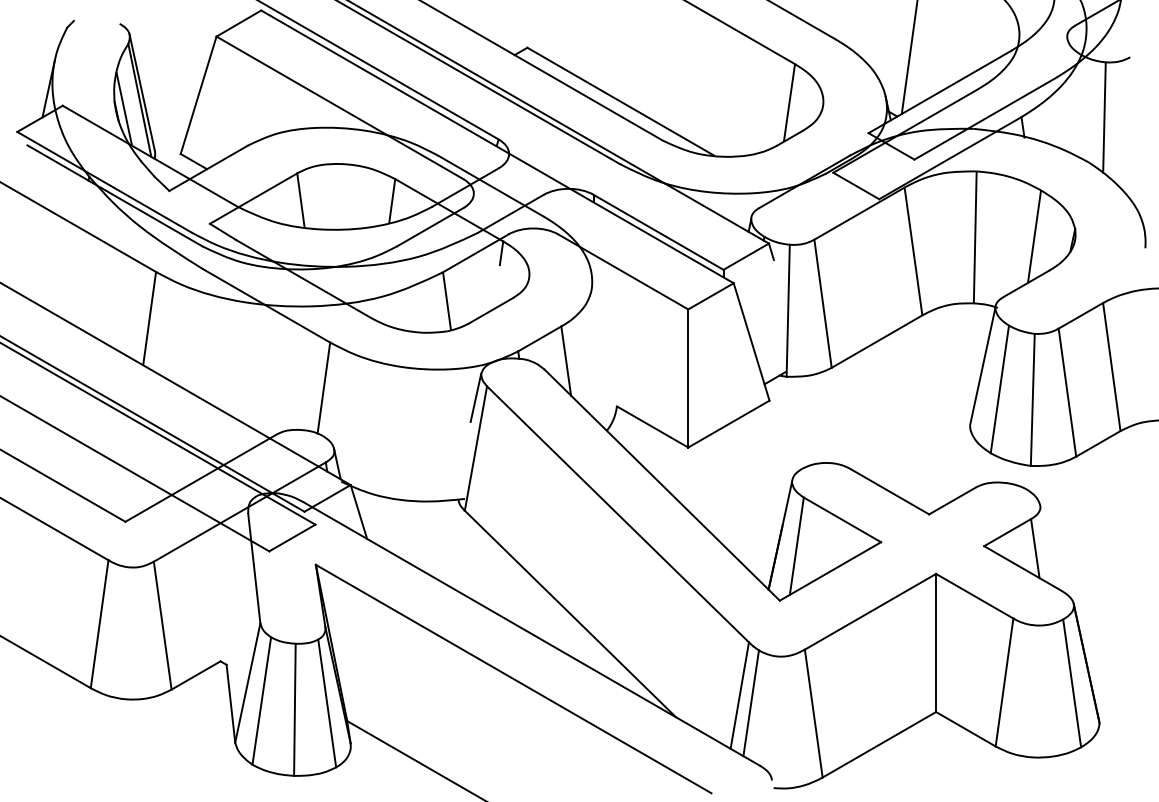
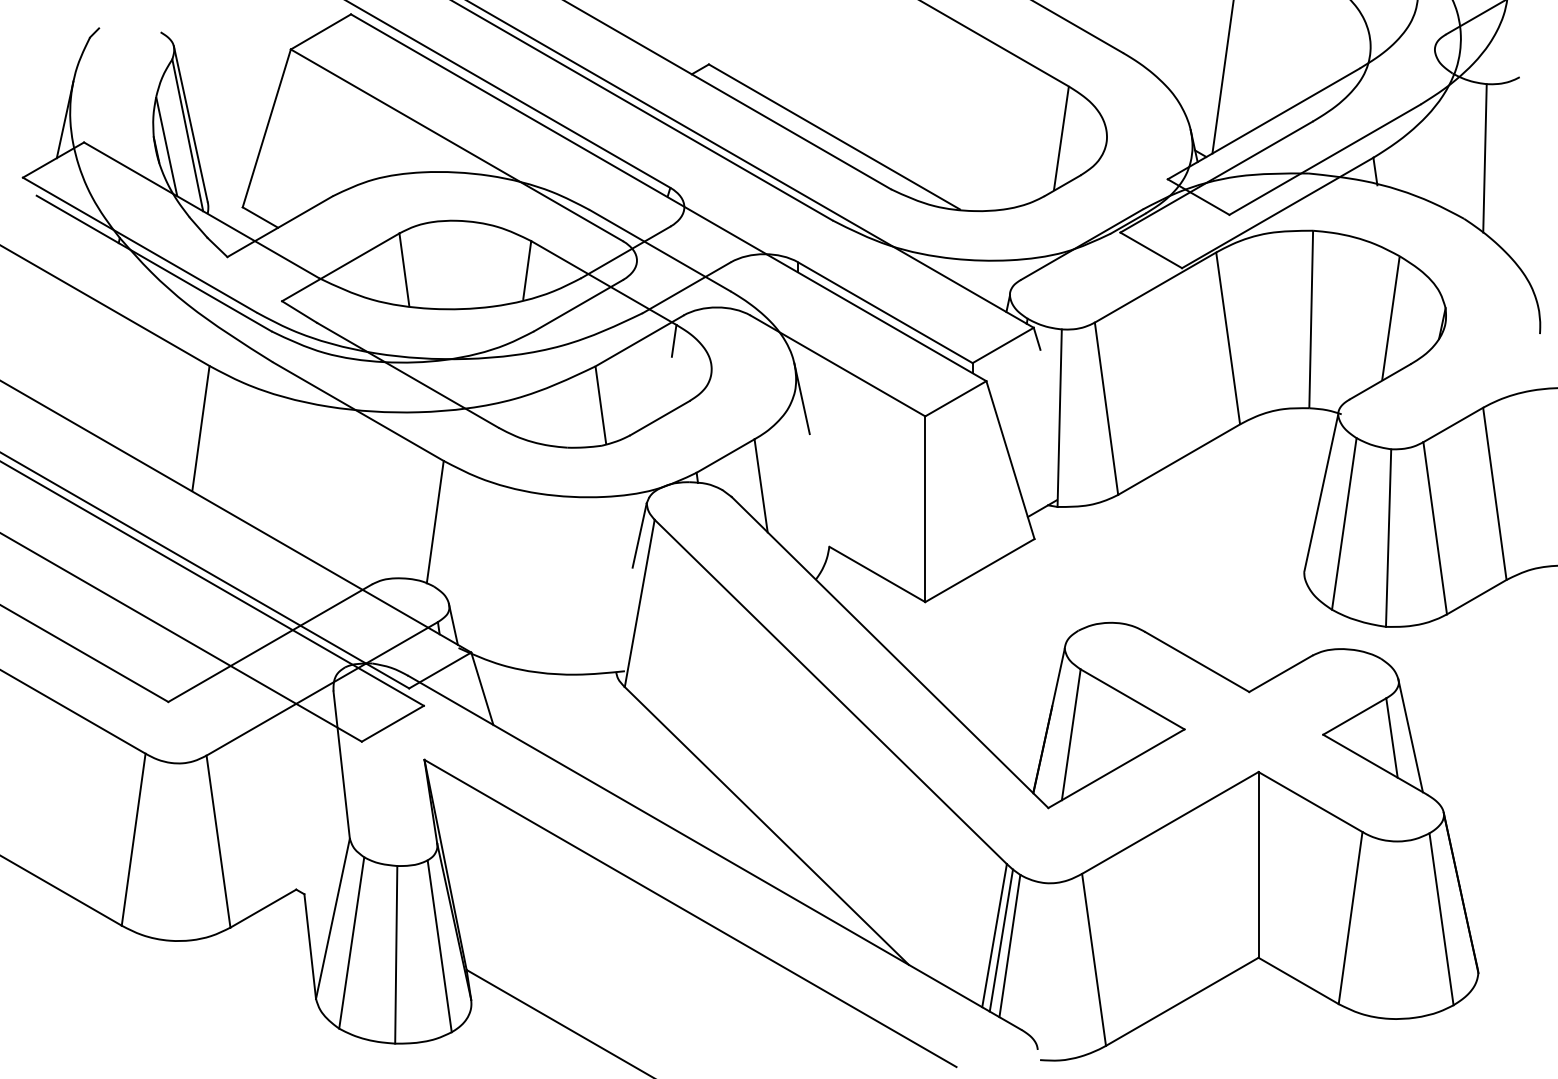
line: (596, 296) -> (801, 398), added
line: (1049, 546) -> (1410, 735), added
line: (744, 699) -> (1000, 940), added

